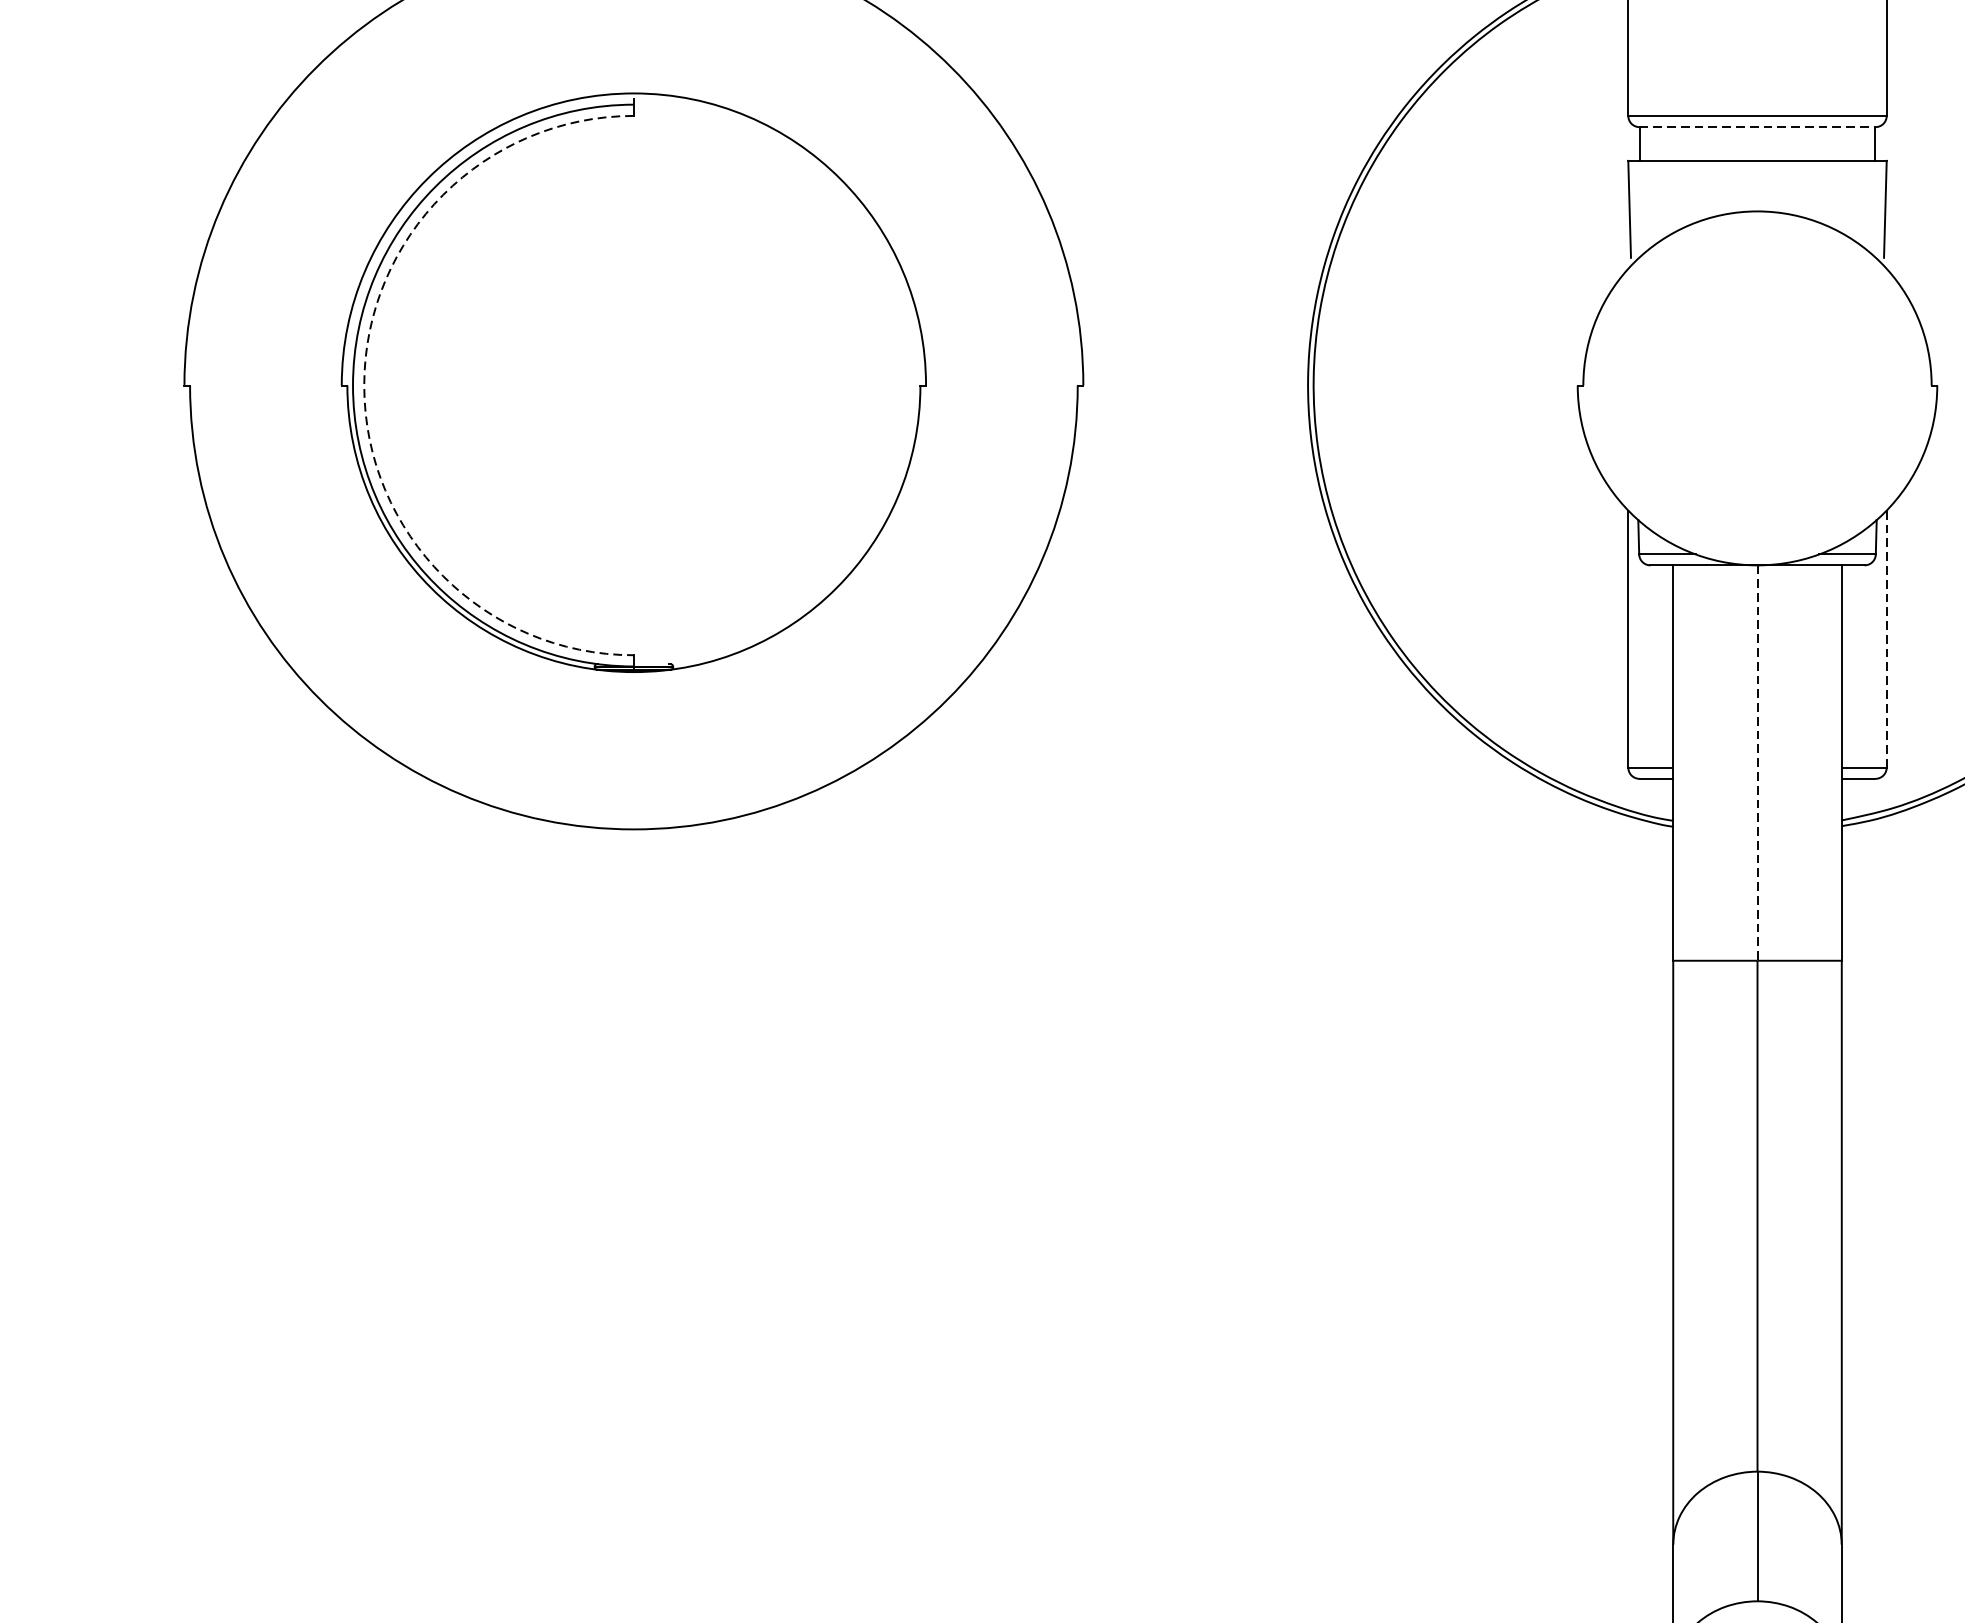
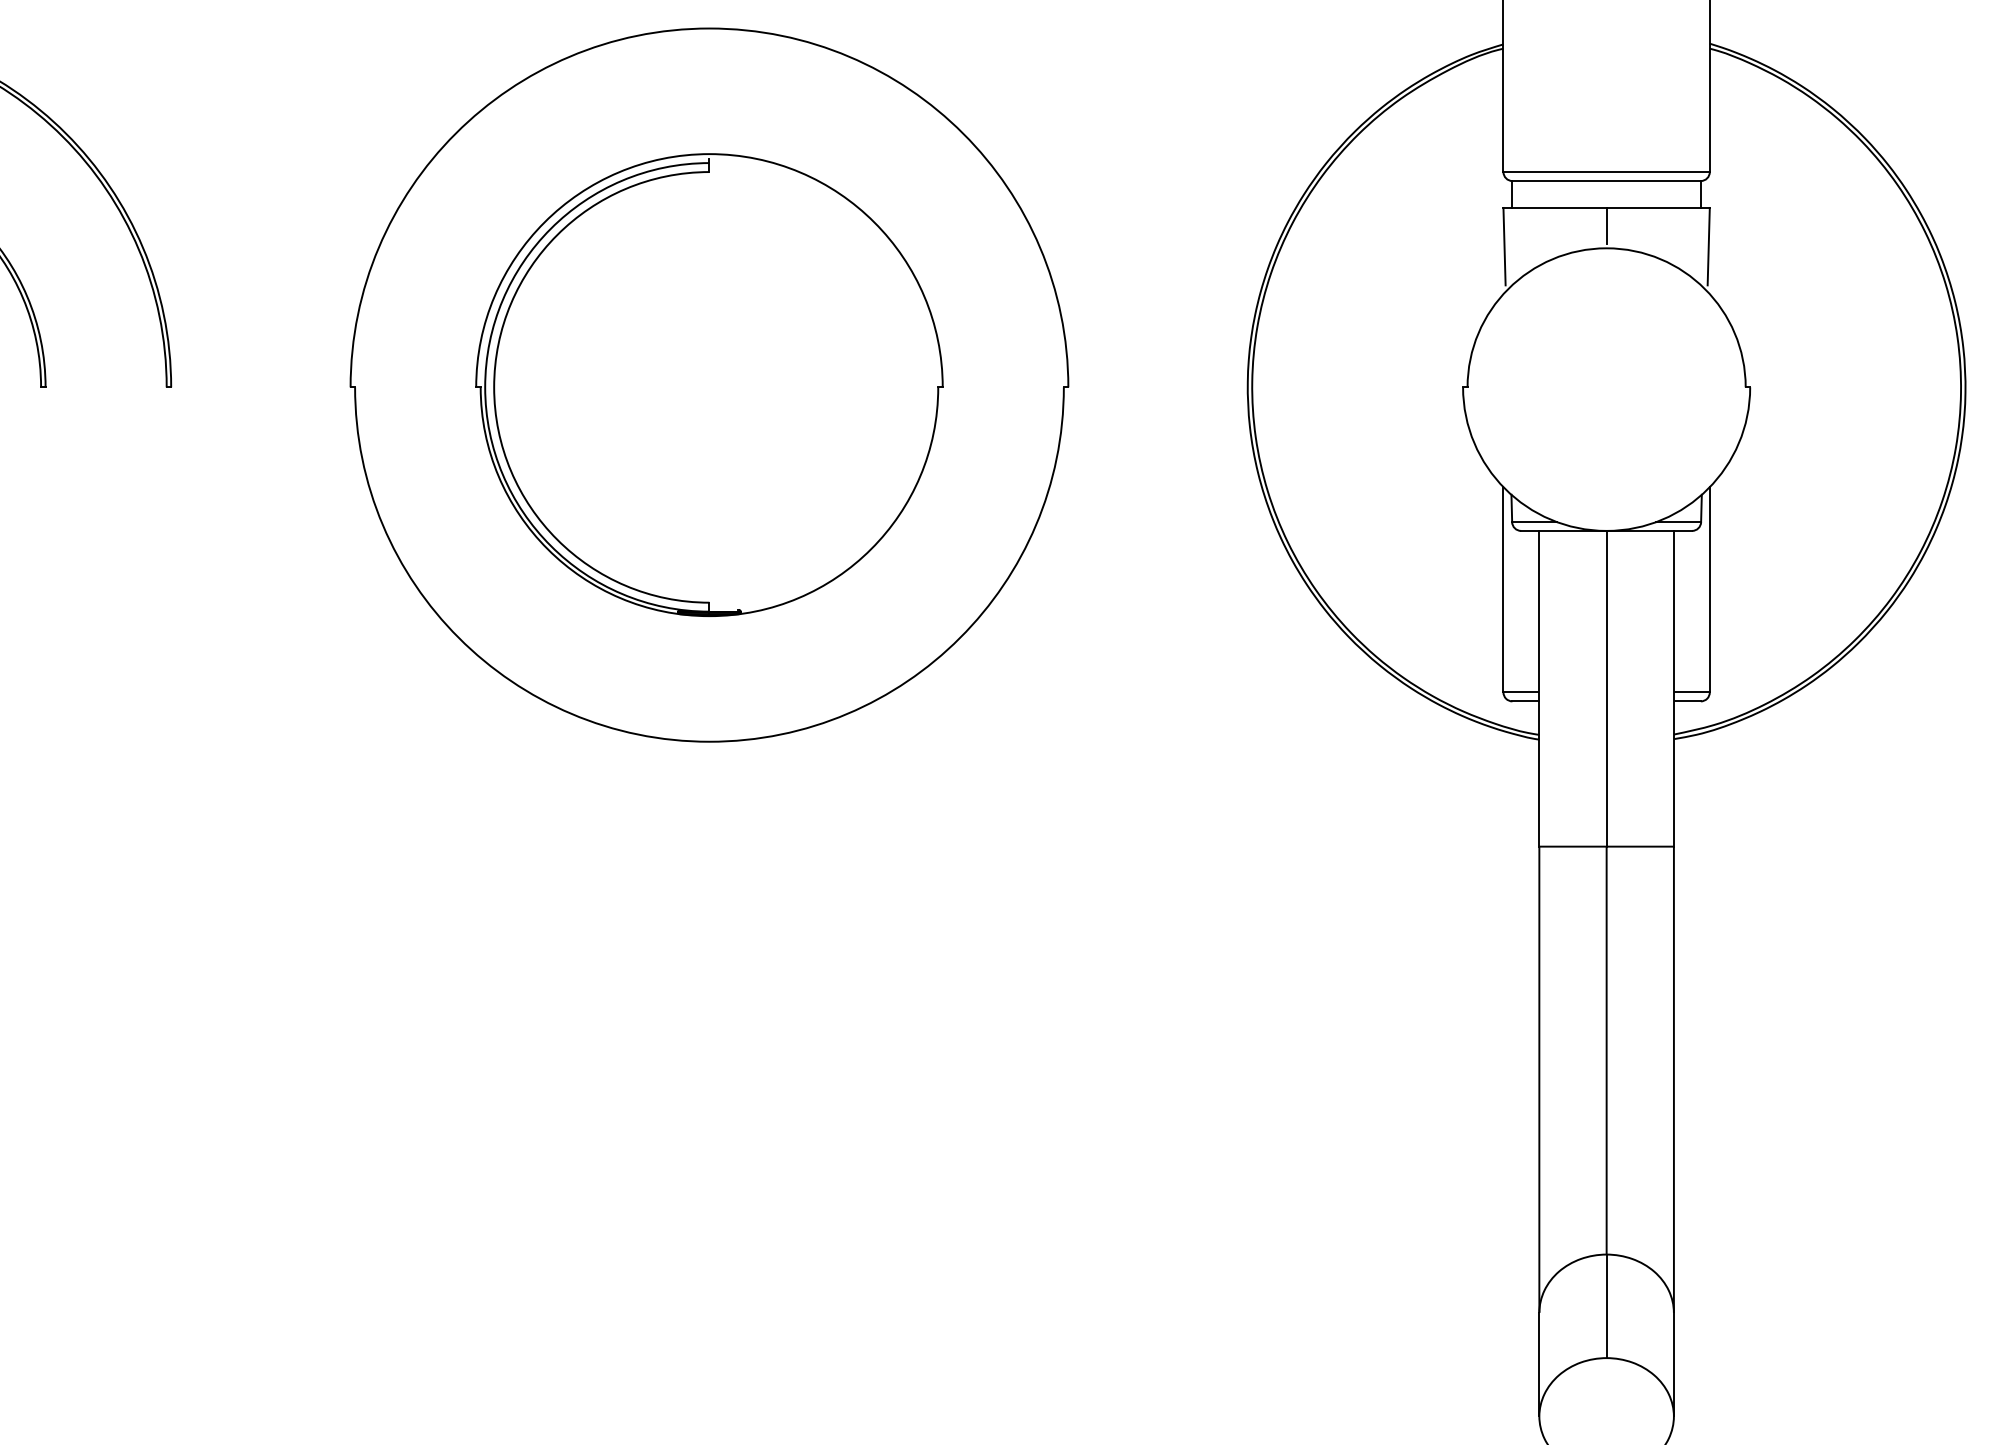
line: (1758, 127) -> (1607, 181), dashed -> solid
line: (1757, 182) -> (1606, 225), added
arc: (364, 385) -> (494, 387), dashed -> solid
line: (1886, 638) -> (1709, 589), dashed -> solid
line: (1757, 762) -> (1606, 688), dashed -> solid

